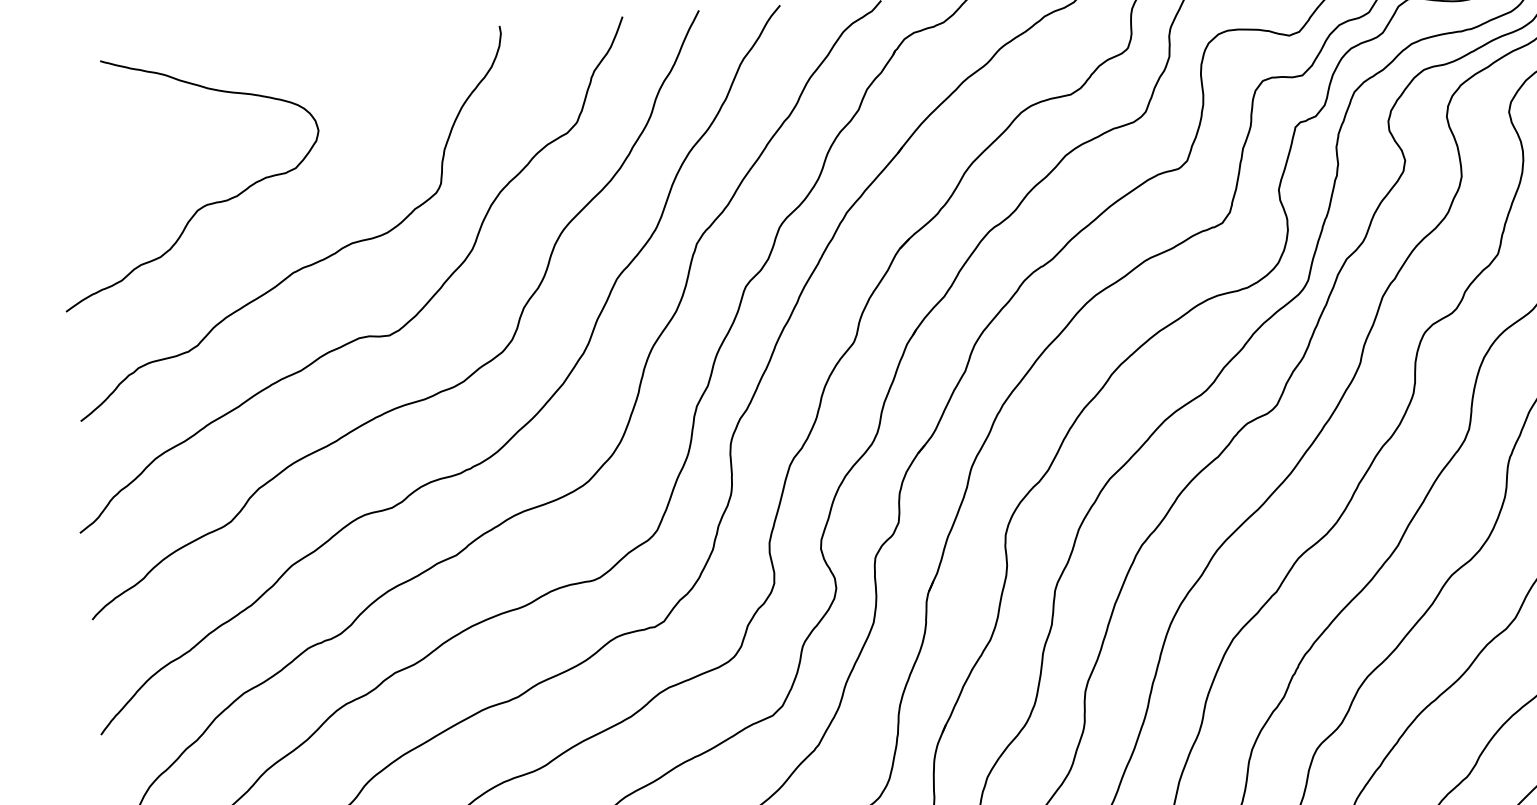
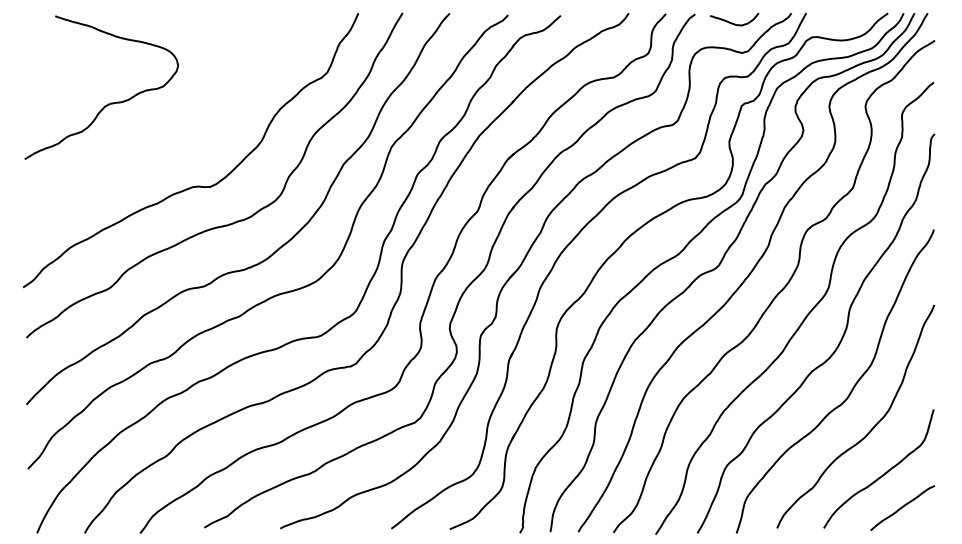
curve: (306, 264) -> (165, 142), removed

